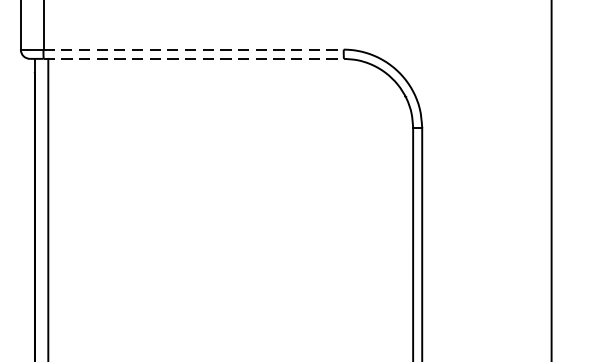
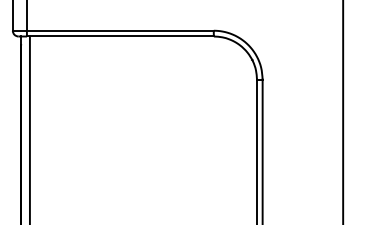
line: (193, 49) -> (120, 30), dashed -> solid
line: (193, 58) -> (120, 36), dashed -> solid

